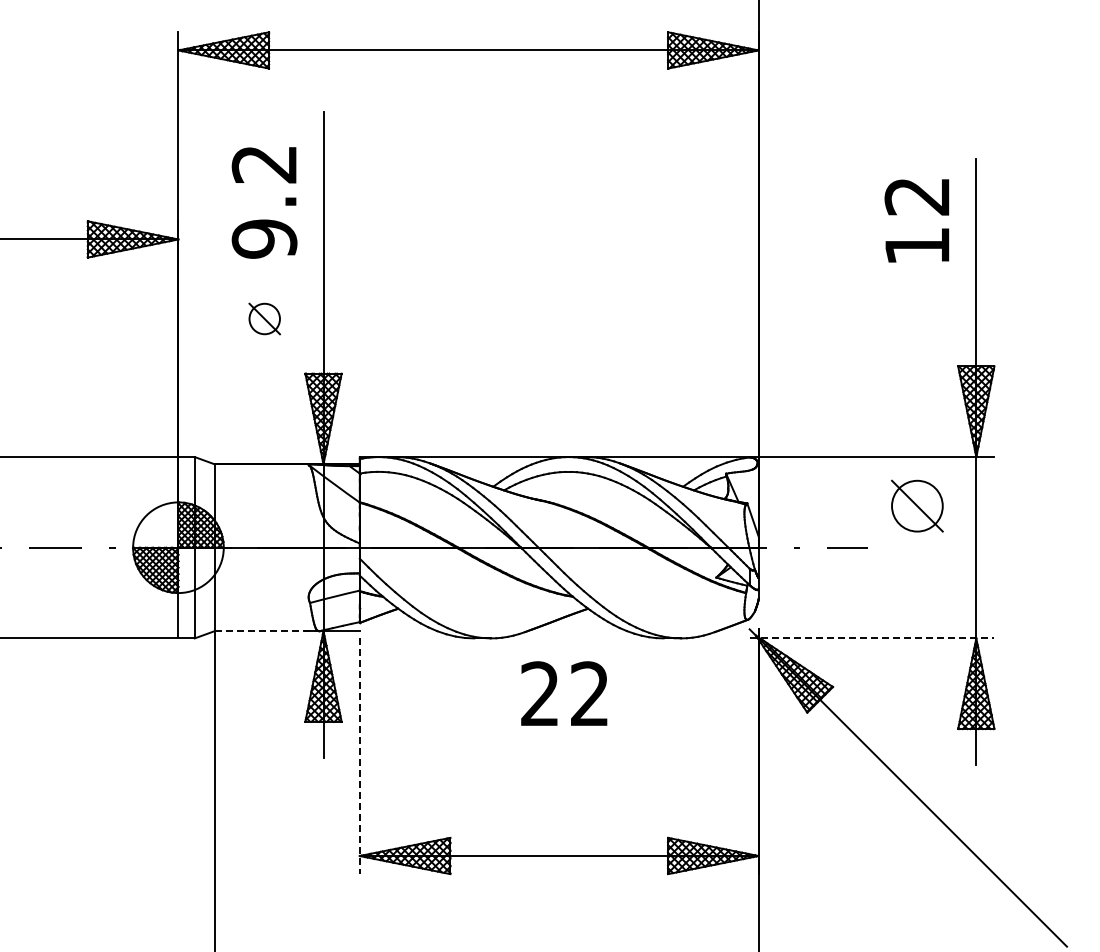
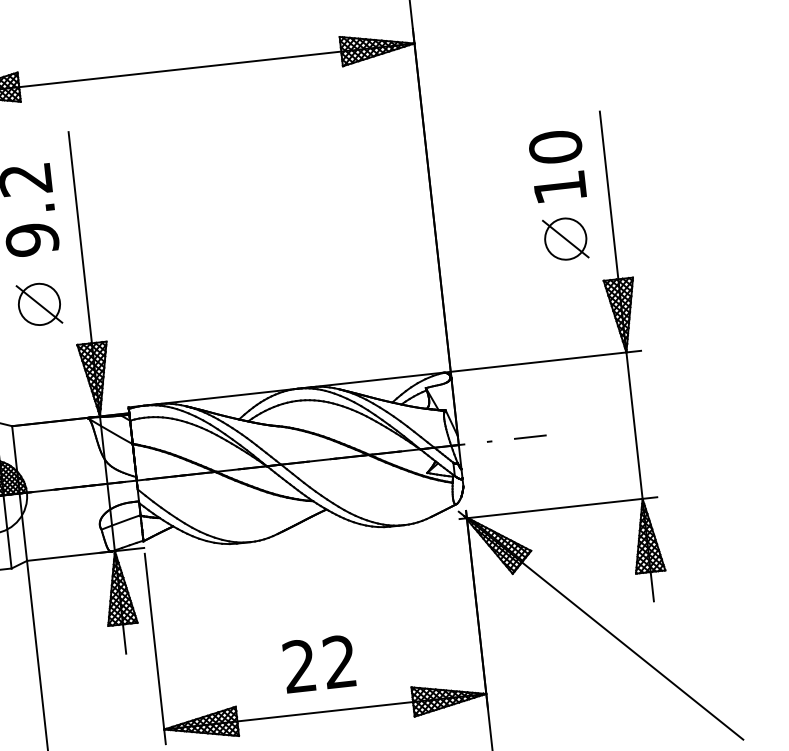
text: (917, 196) -> (555, 147), 12 -> 10
part: (264, 318) -> (39, 304), size x1.67
part: (917, 505) -> (565, 238), moved
line: (267, 631) -> (69, 556), dashed -> solid
line: (872, 638) -> (558, 508), dashed -> solid
text: (564, 693) -> (319, 663), moved
line: (359, 756) -> (155, 649), dashed -> solid

